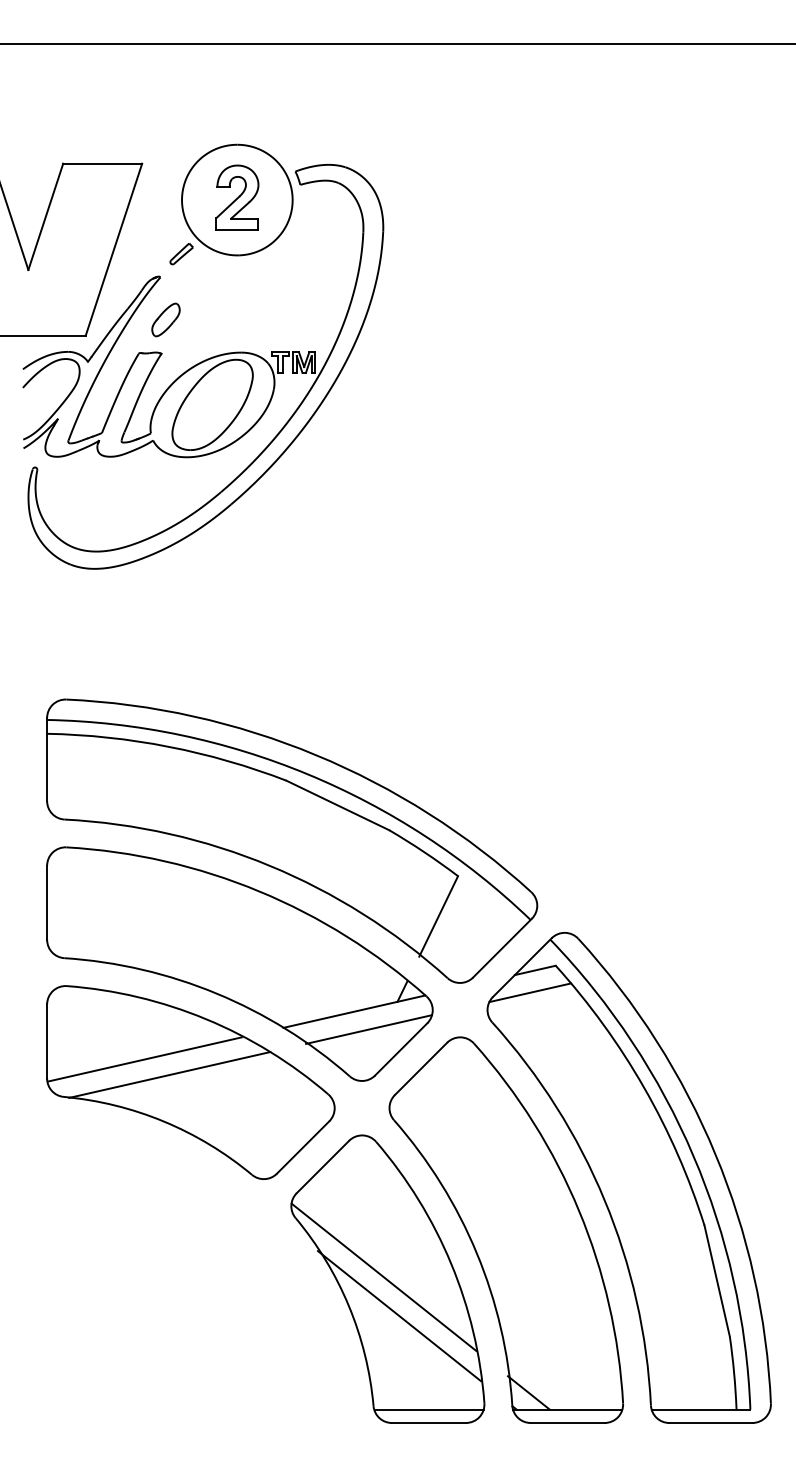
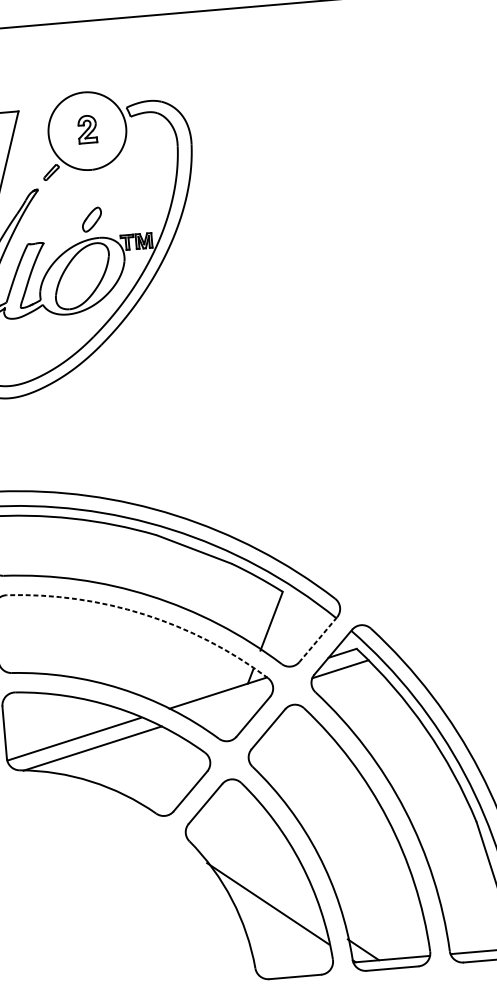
part: (237, 197) -> (87, 129), size x0.6
part: (165, 319) -> (91, 219), moved
arc: (259, 891) -> (144, 614), solid -> dashed
line: (502, 948) -> (318, 639), solid -> dashed
line: (368, 1029) -> (229, 704), removed
line: (383, 1276) -> (254, 877), removed
line: (428, 1409) -> (294, 967), removed

